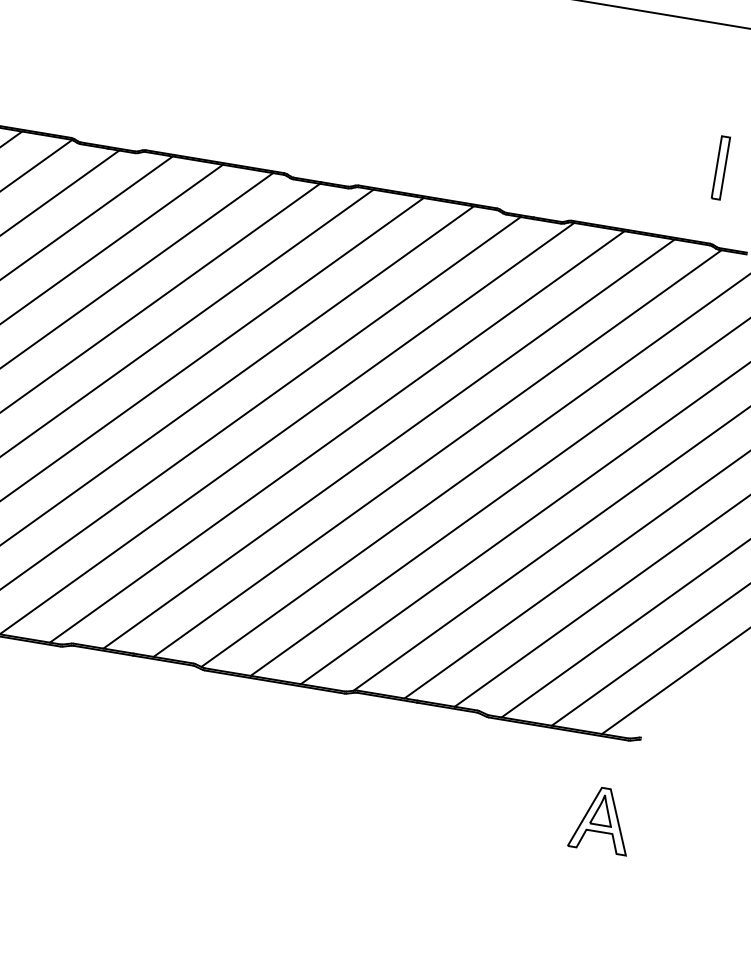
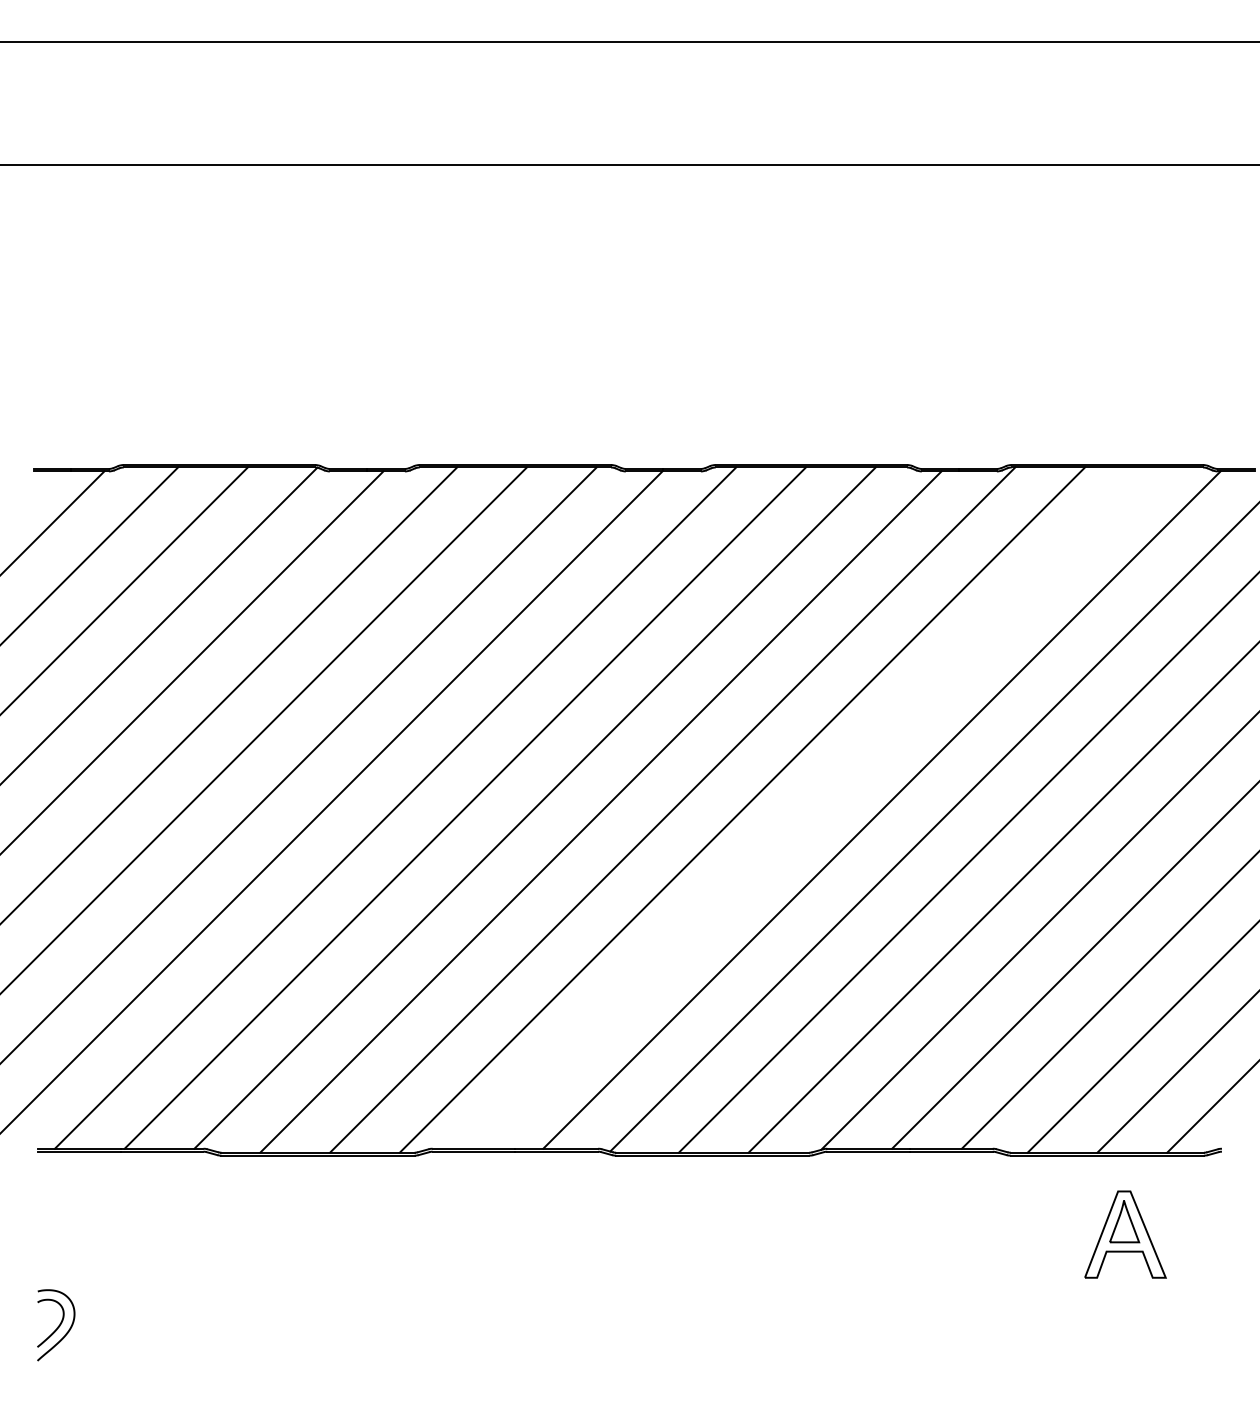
part: (721, 167) -> (1201, 359), removed
line: (388, 443) -> (813, 807), removed
part: (602, 819) -> (1125, 1234), moved

